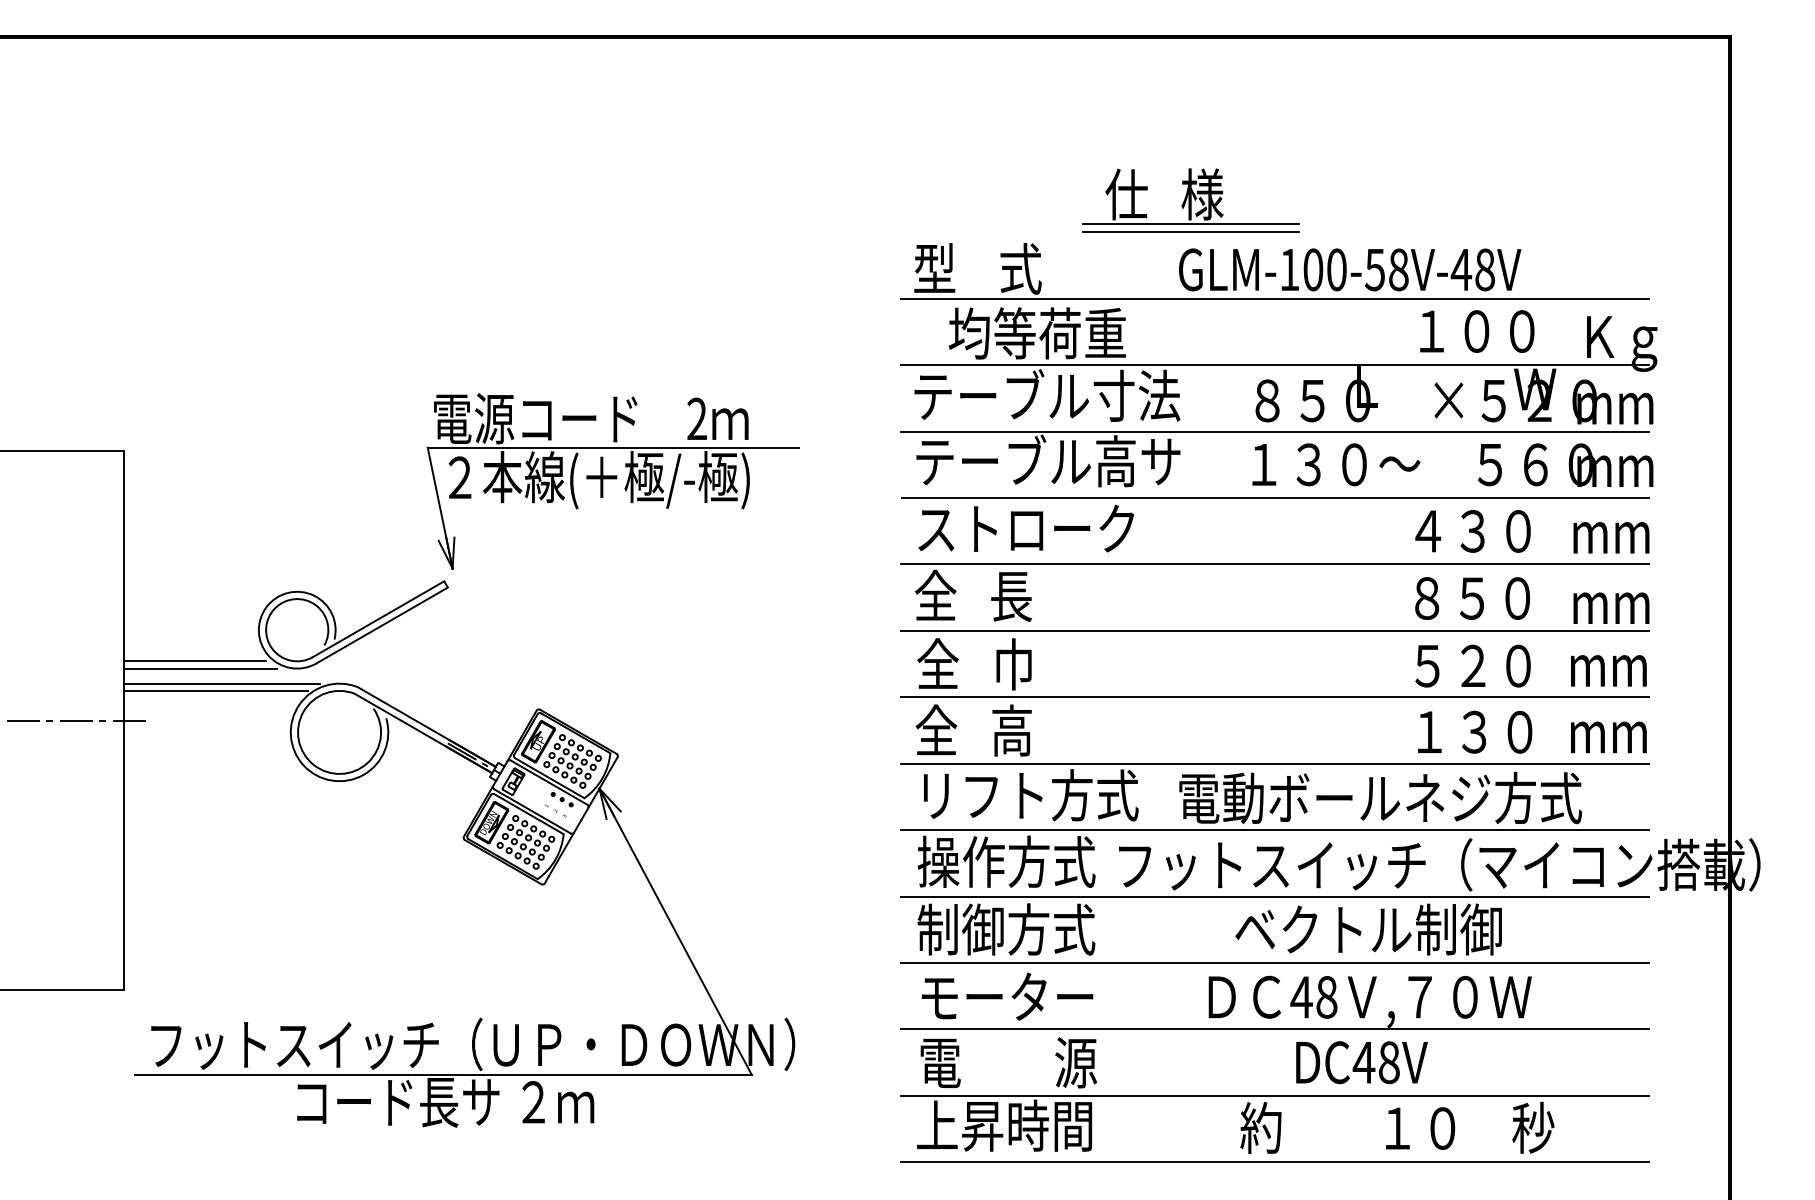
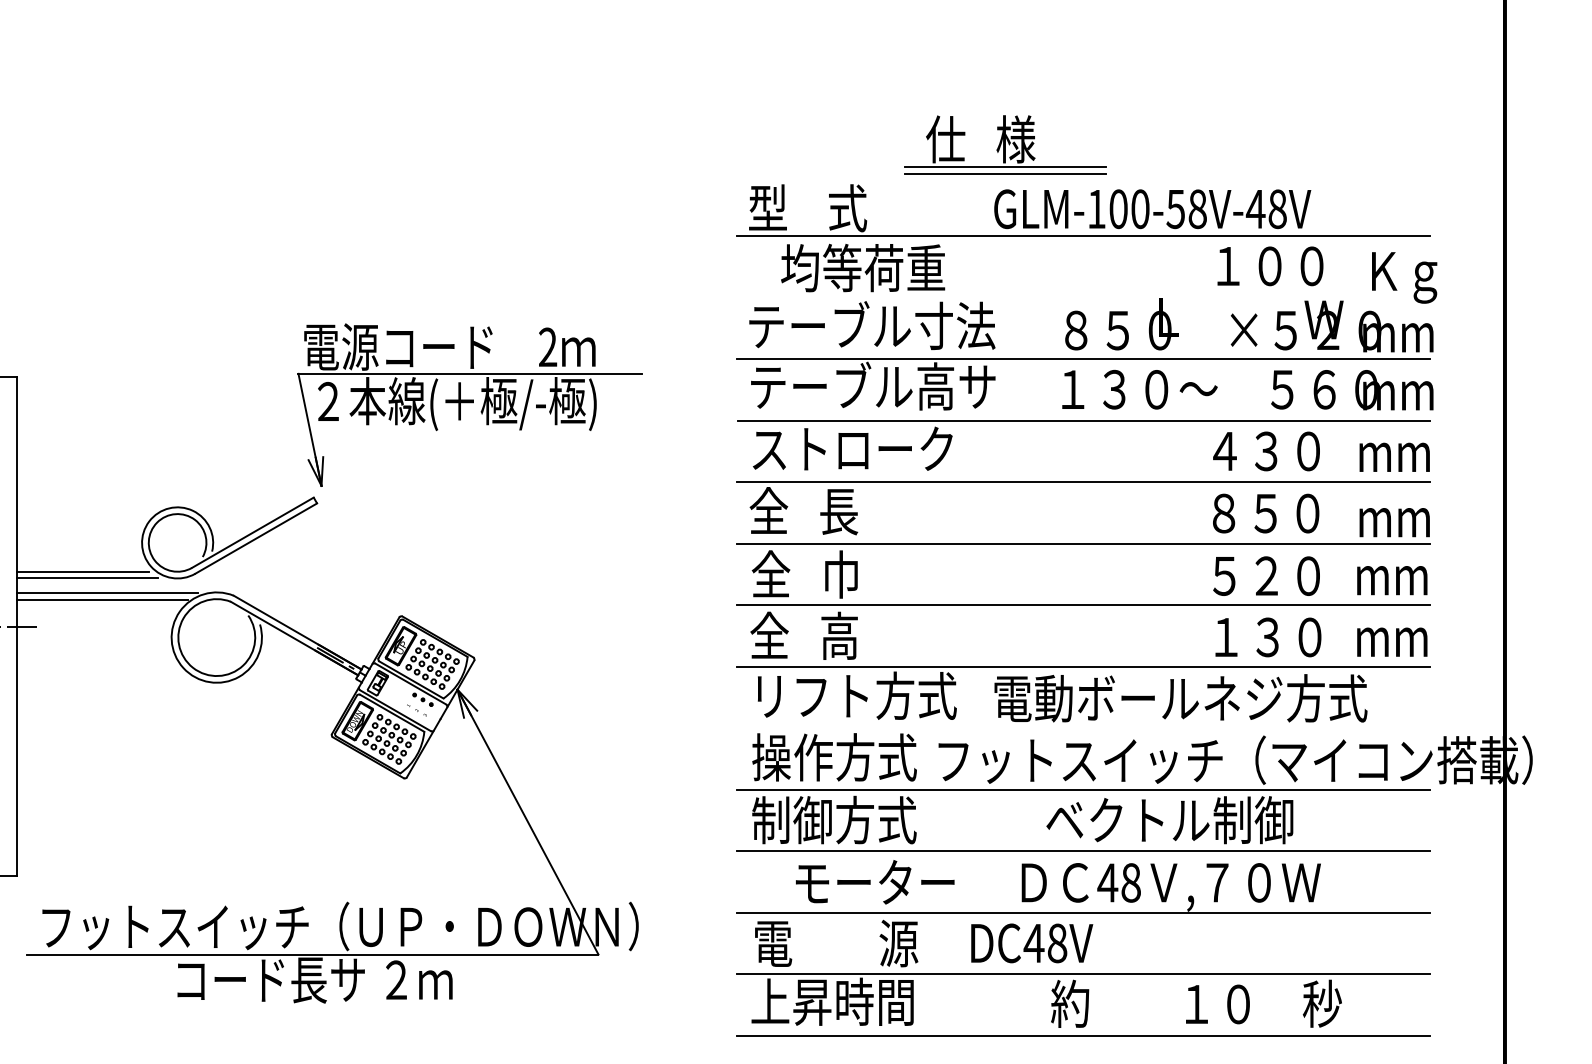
line: (1274, 365) -> (1082, 297), removed
line: (1274, 830) -> (1082, 728), removed
text: (1007, 996) -> (875, 882), moved
text: (1361, 1062) -> (1031, 943), moved

